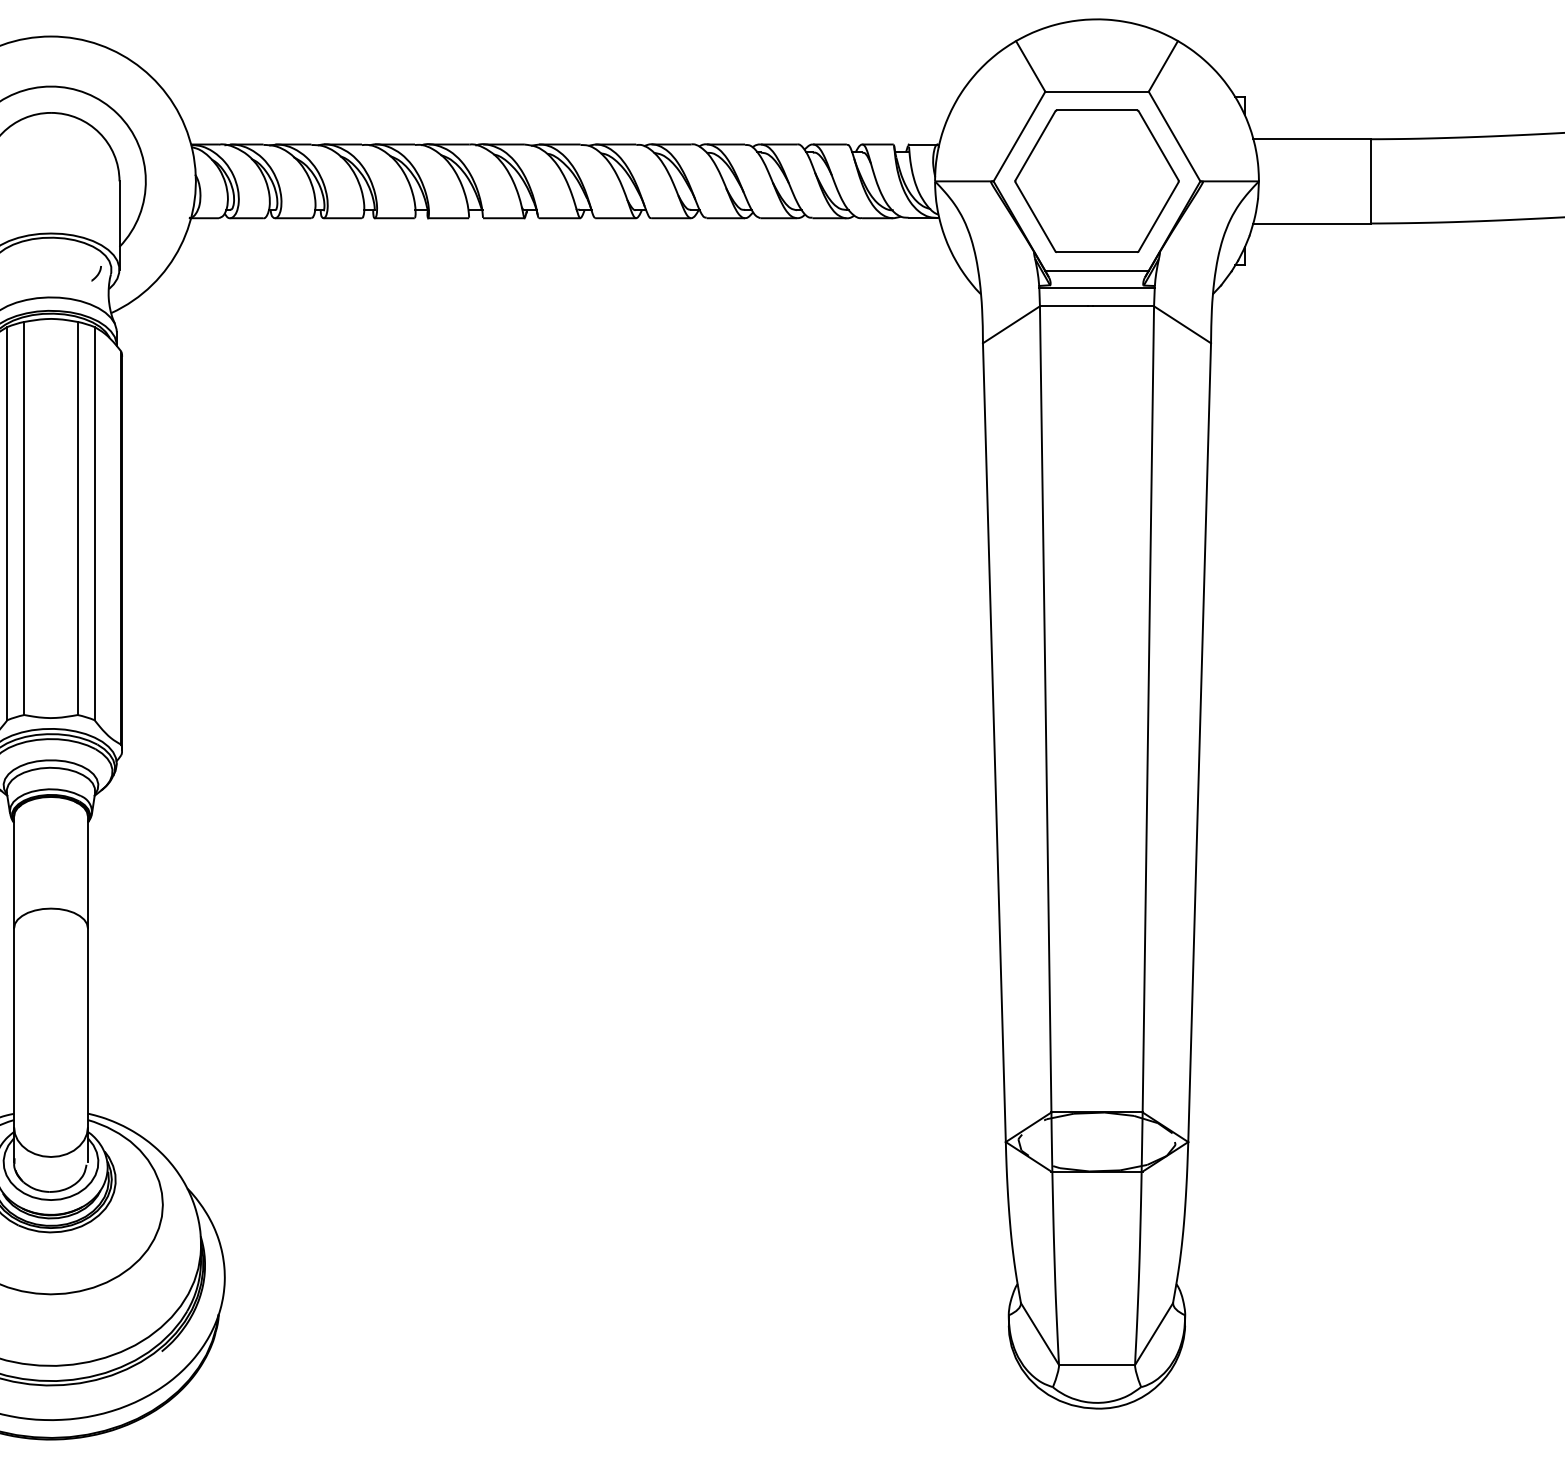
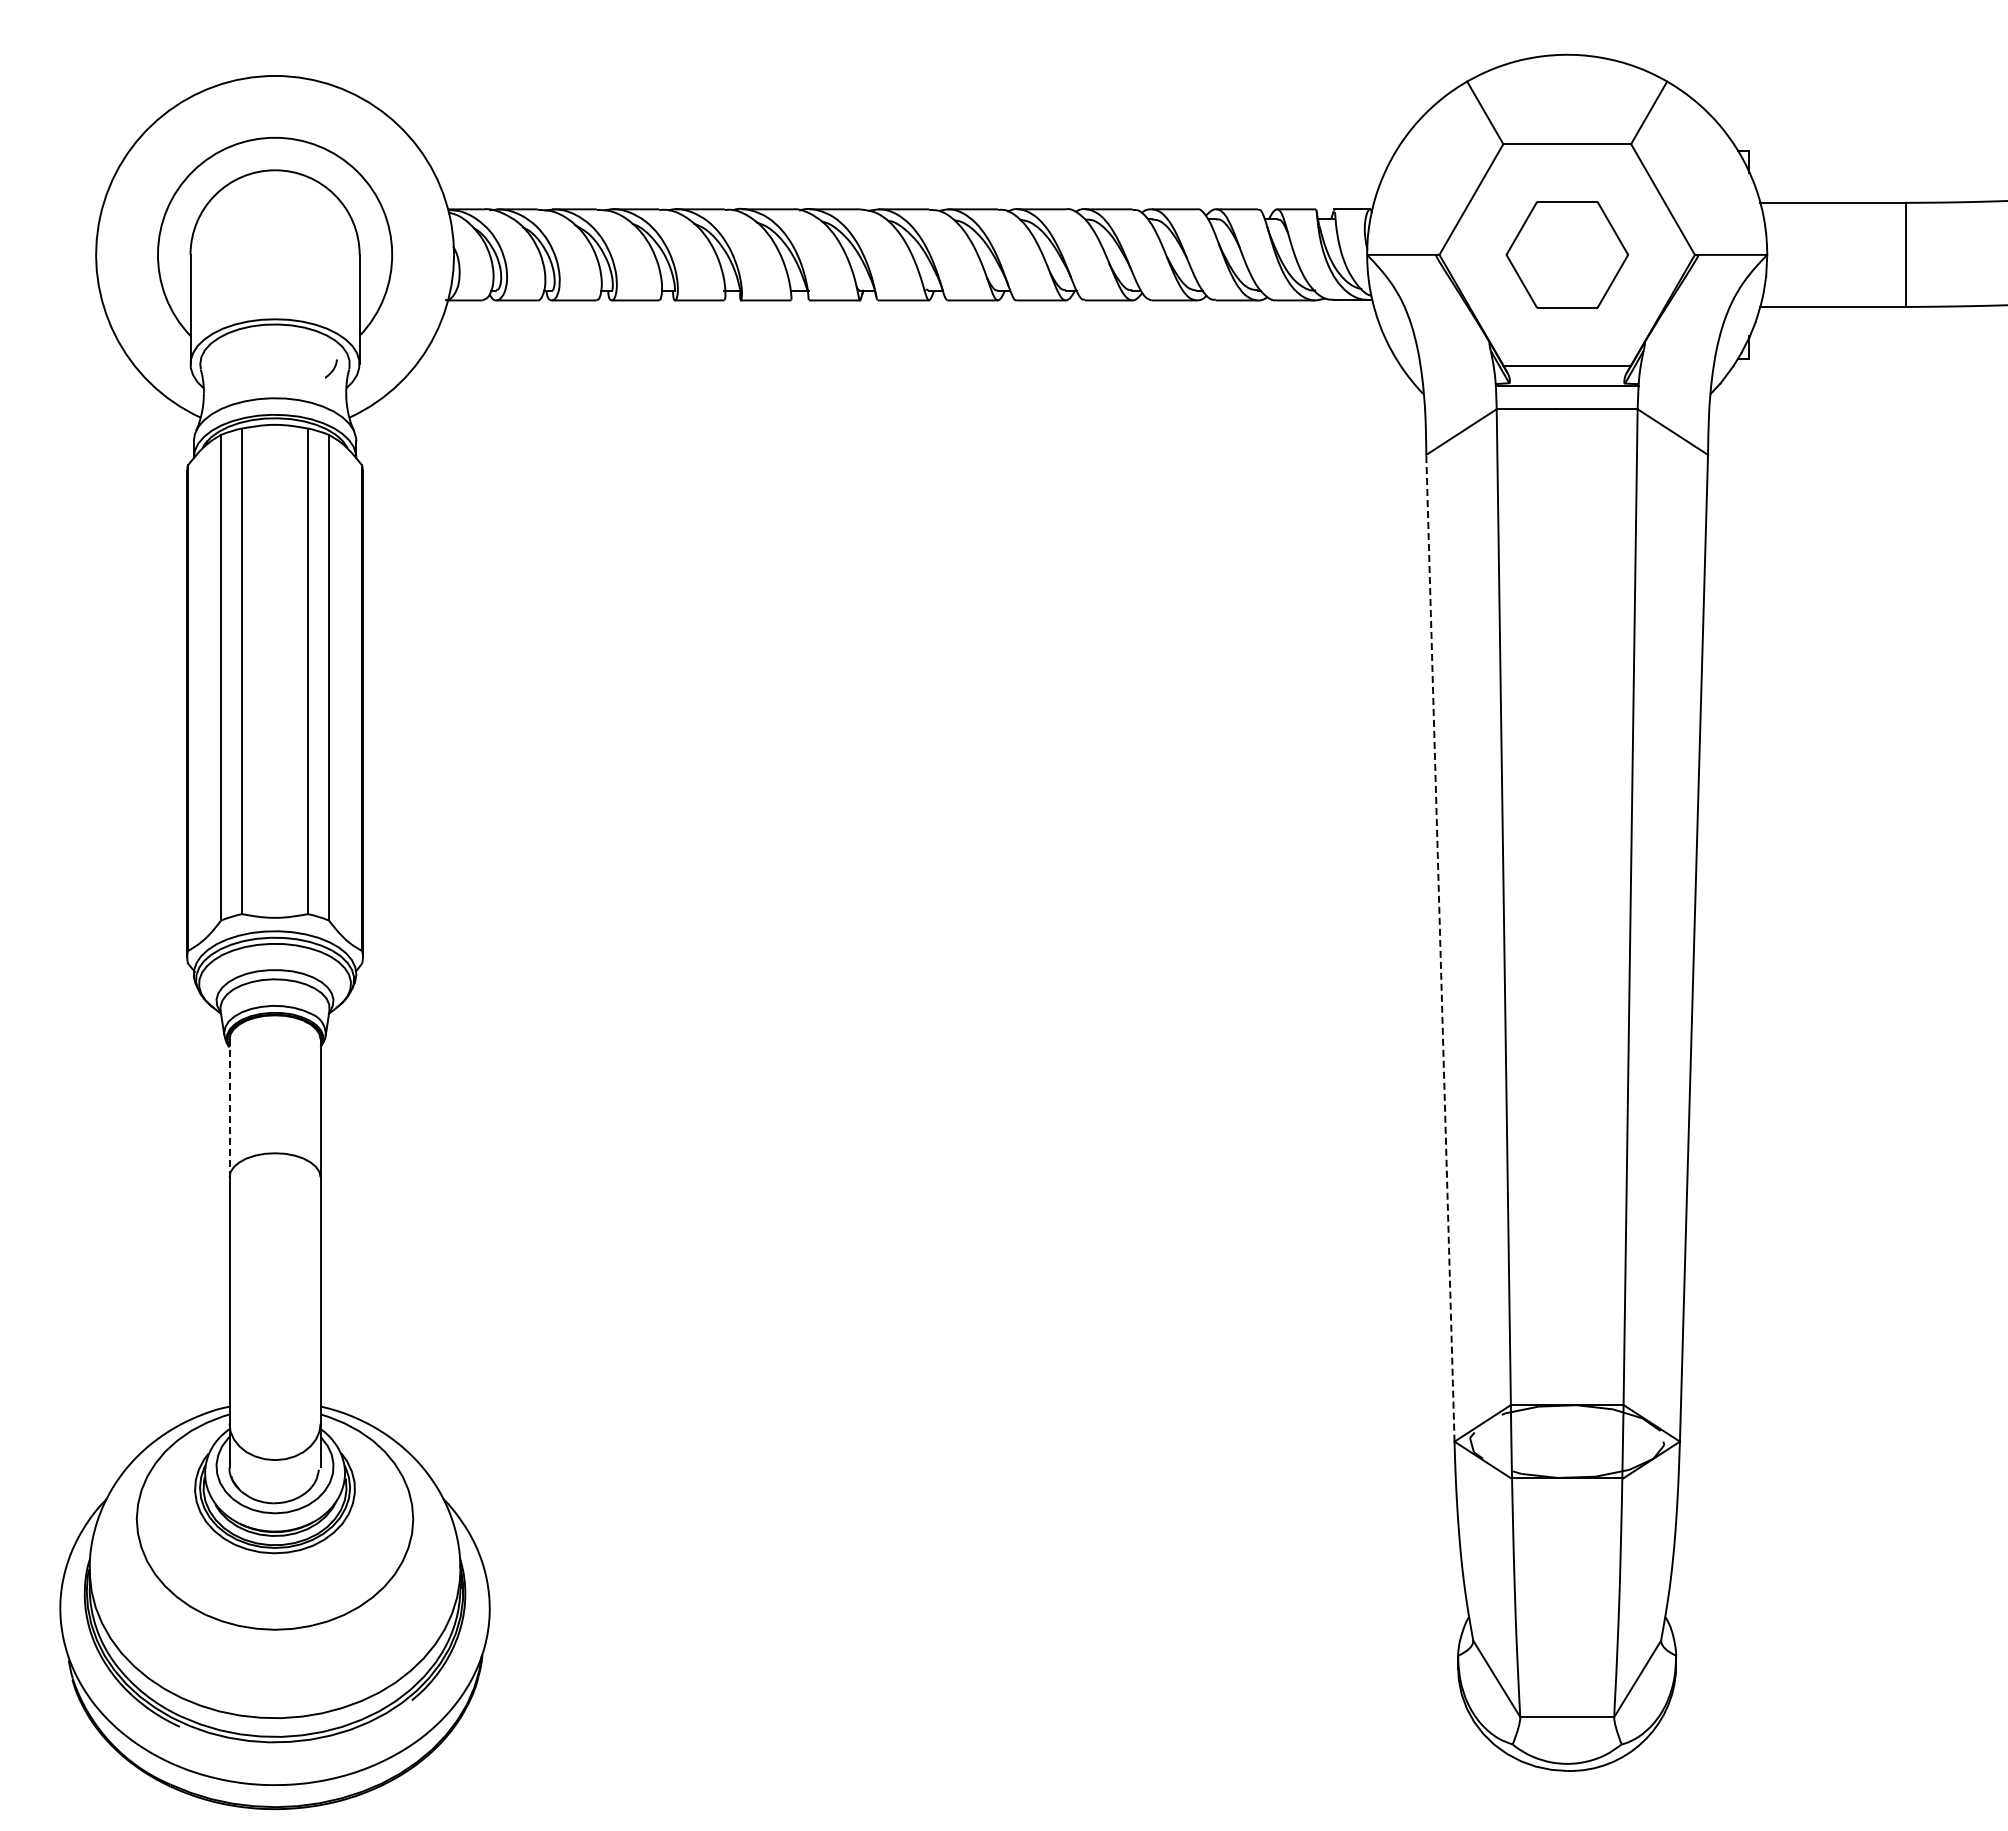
part: (1097, 181) -> (1567, 254), size x0.6
line: (994, 742) -> (1440, 948), solid -> dashed
line: (14, 872) -> (229, 1108), solid -> dashed

